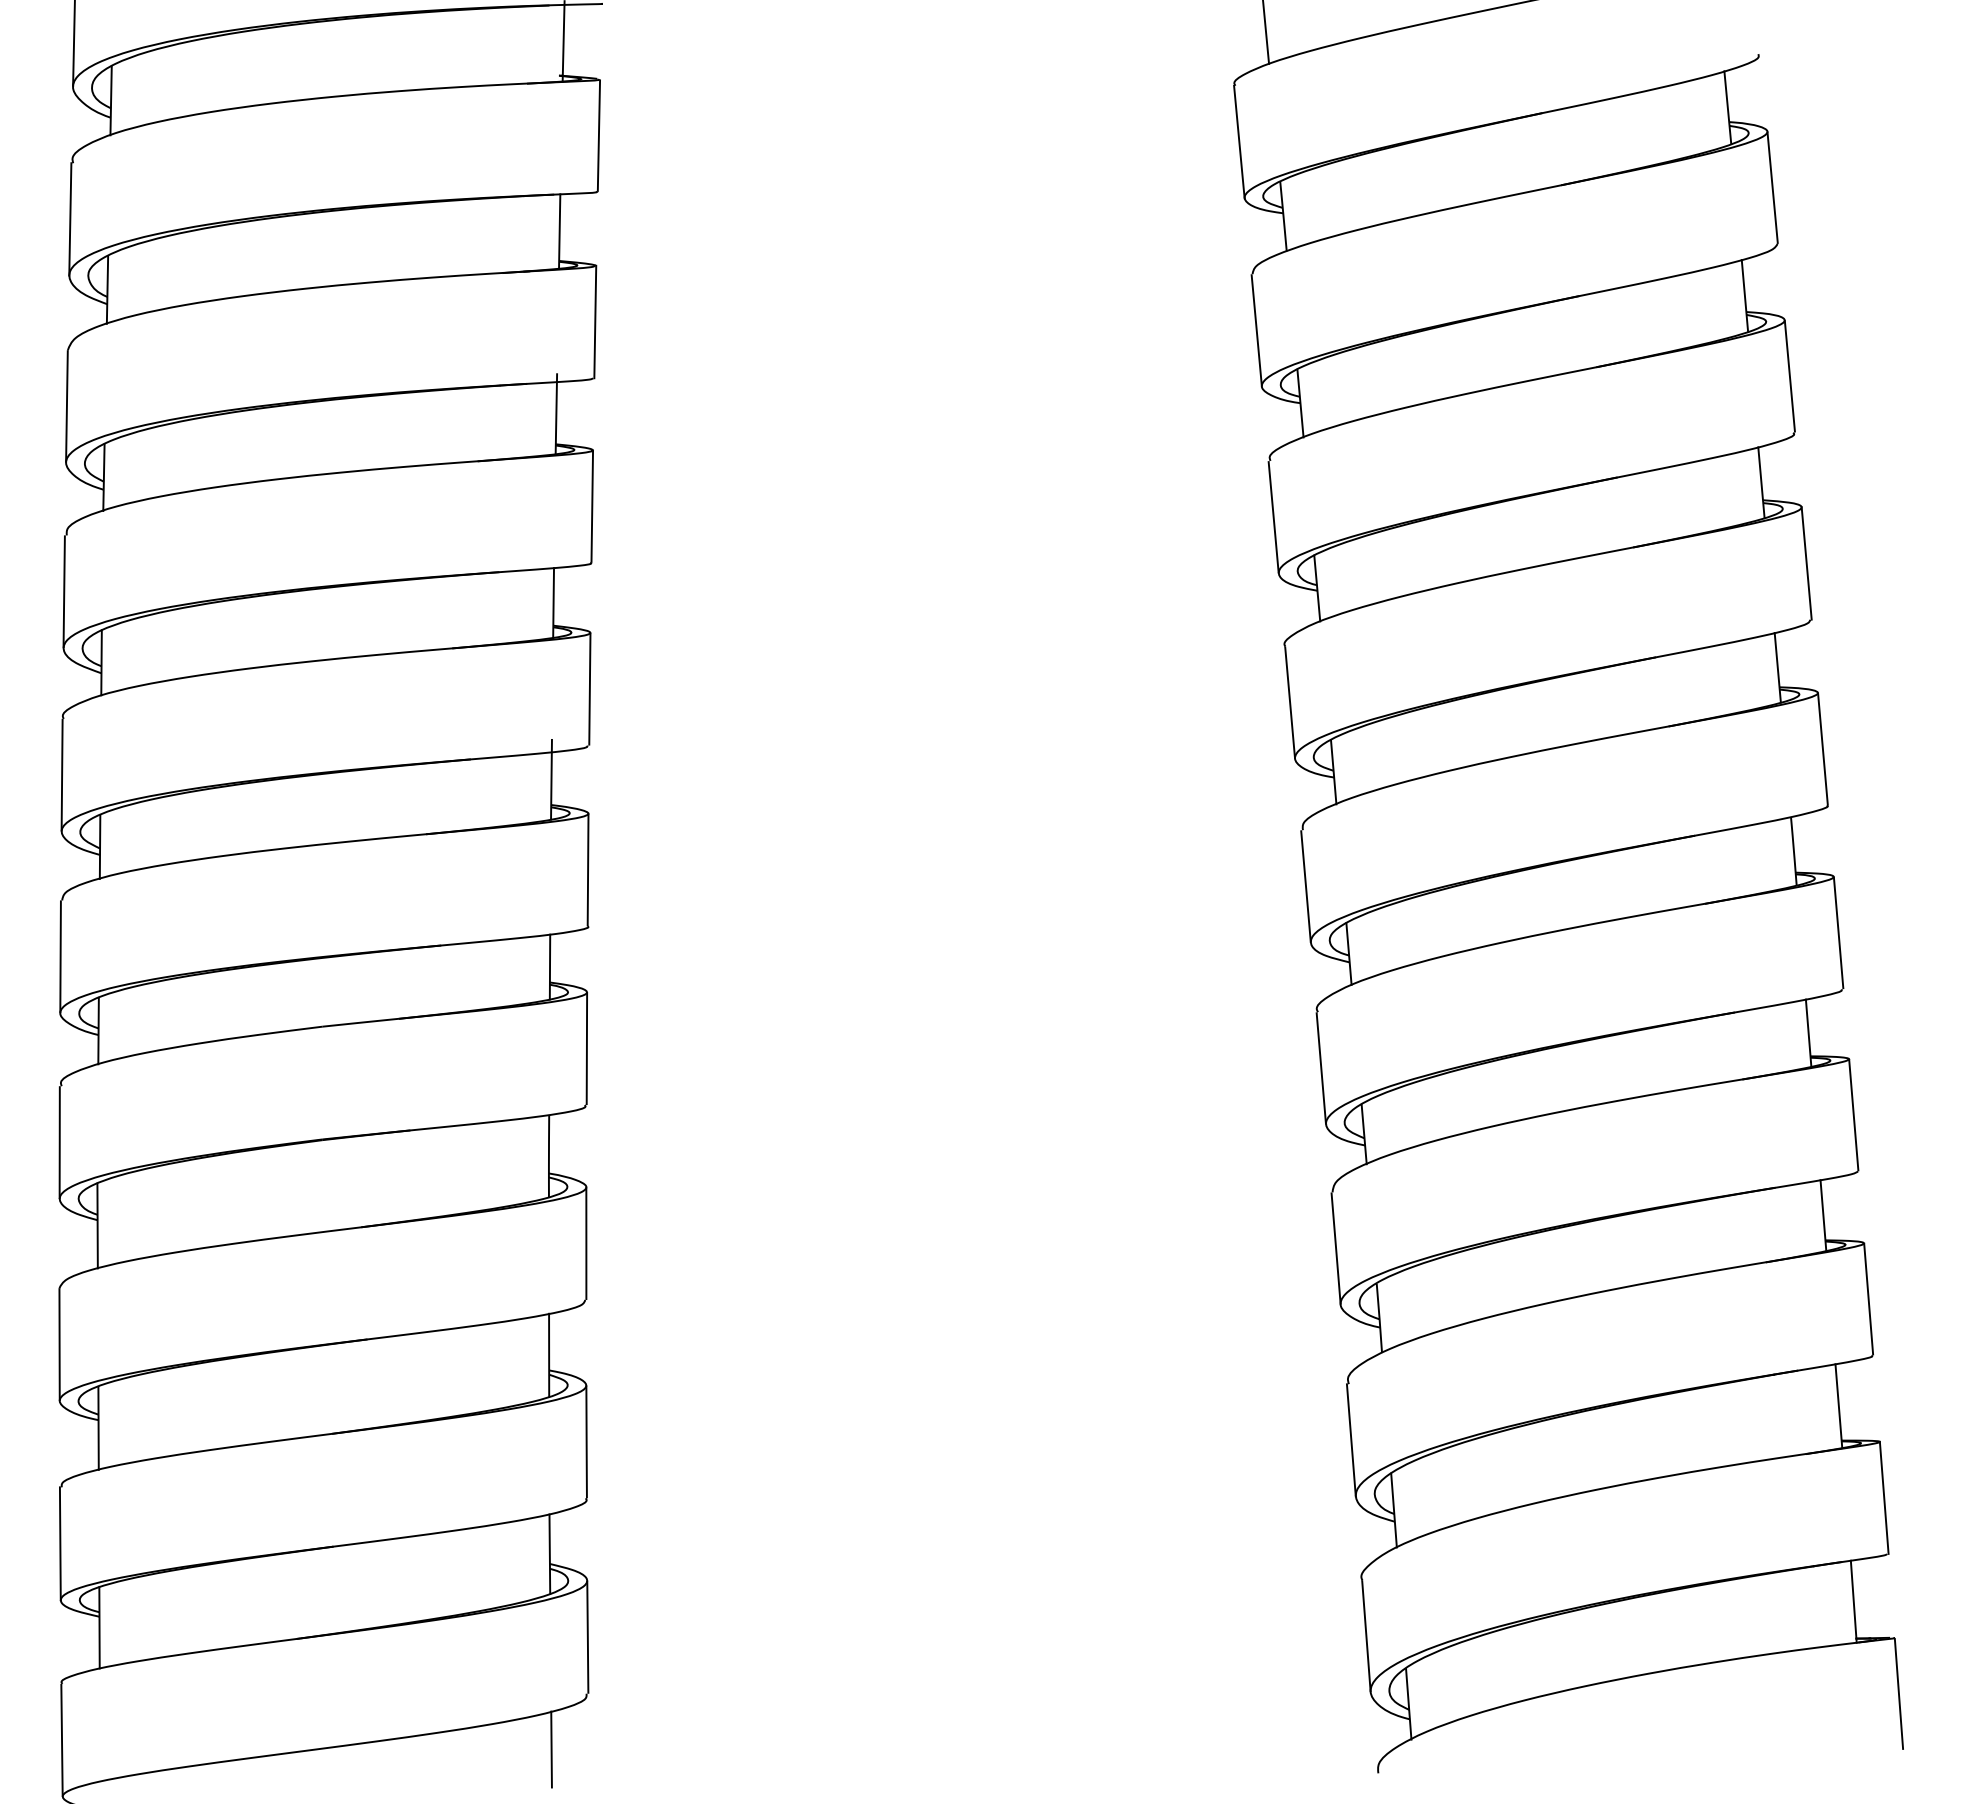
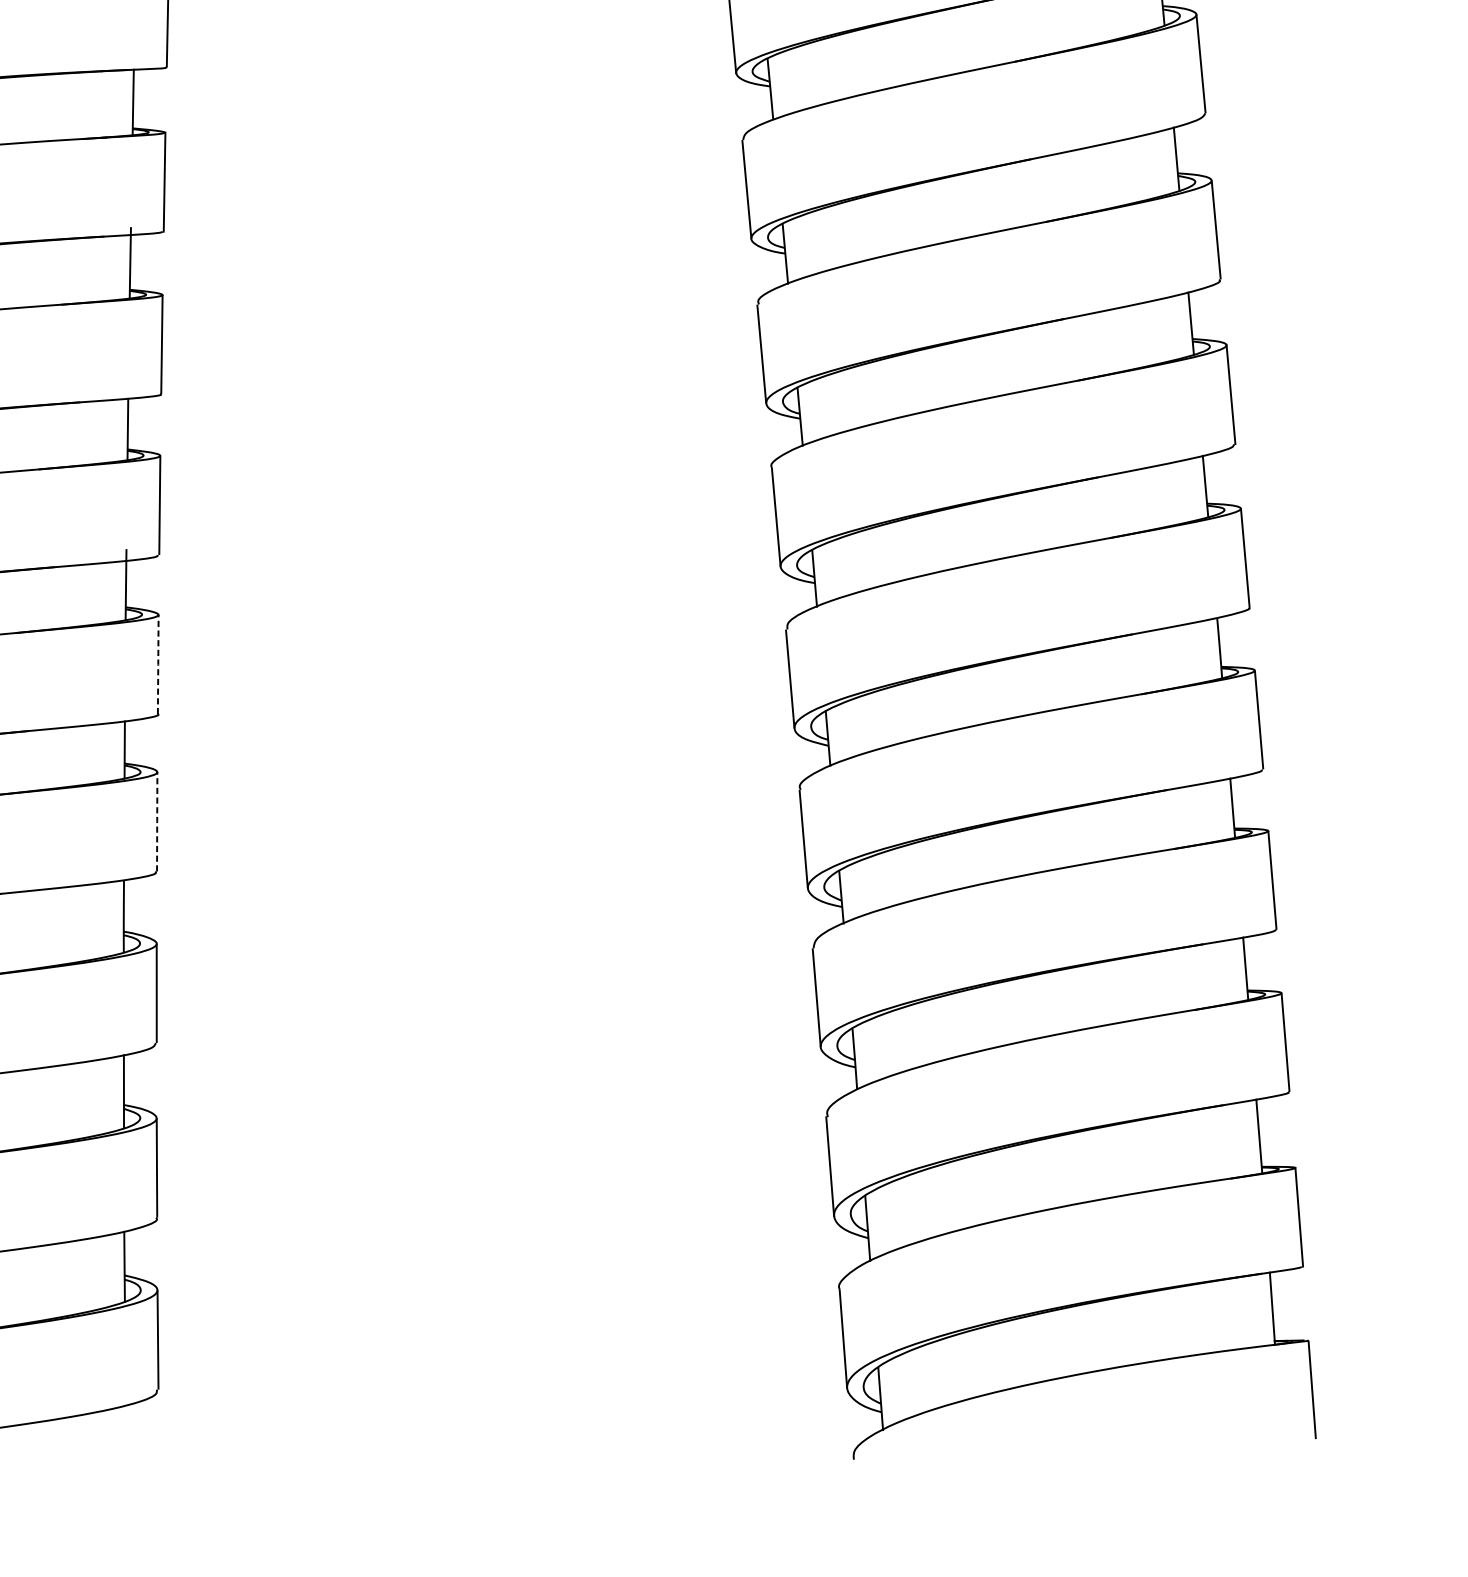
line: (588, 869) -> (158, 664), solid -> dashed
line: (586, 1048) -> (156, 821), solid -> dashed
line: (551, 1749) -> (126, 1438), removed

